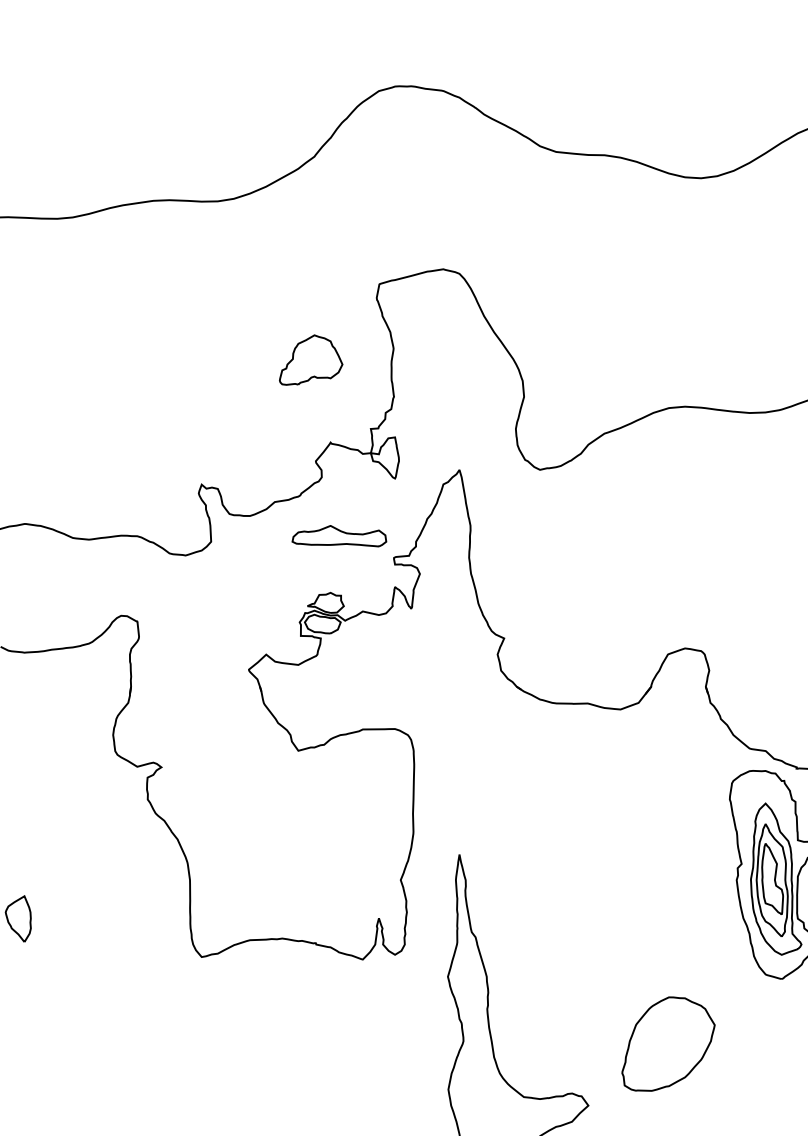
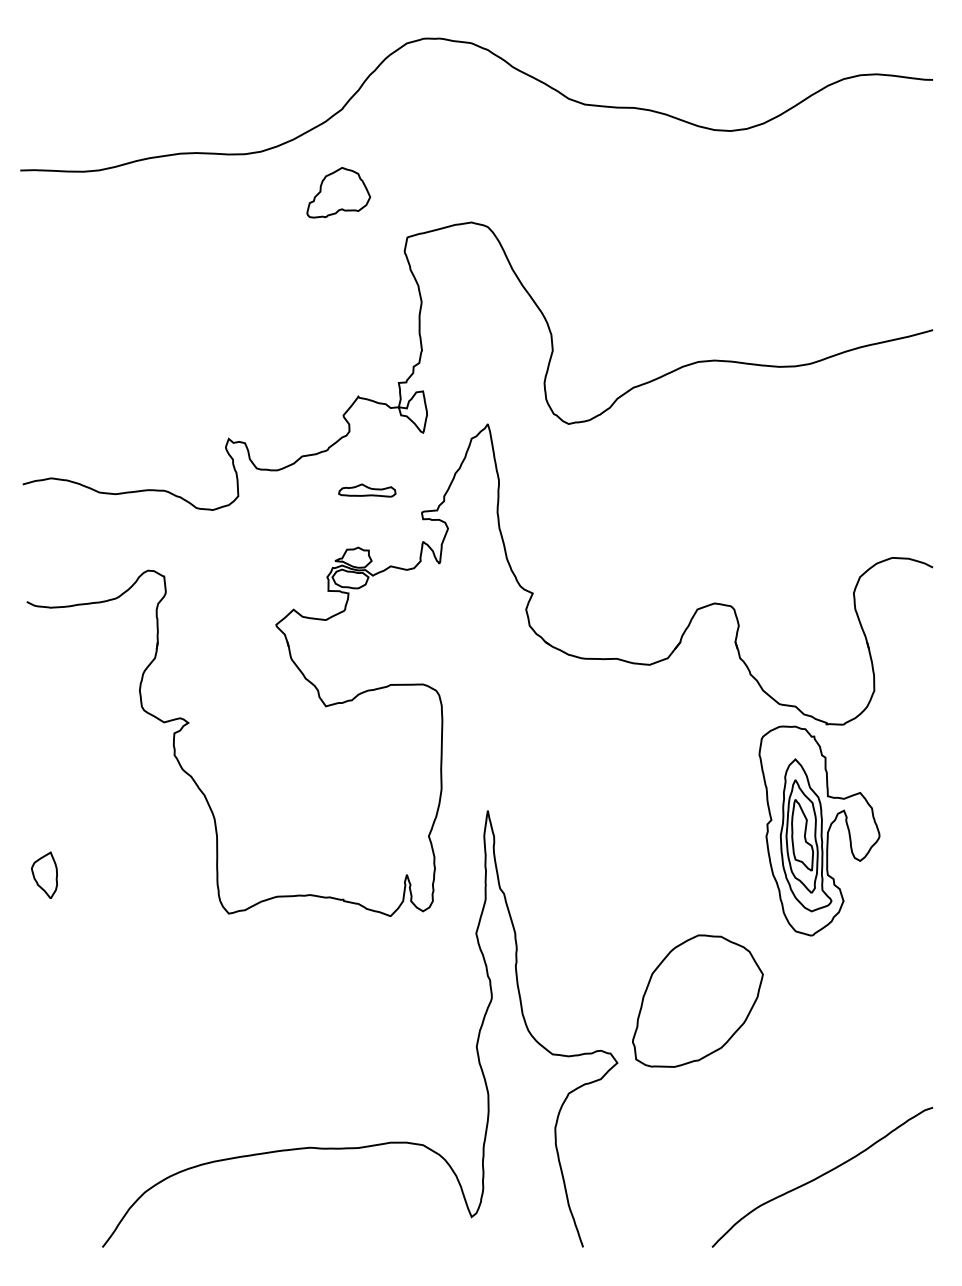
part: (310, 359) -> (338, 192), moved
part: (339, 535) -> (367, 490), size x0.6
part: (668, 1043) -> (697, 1000), size x1.4

